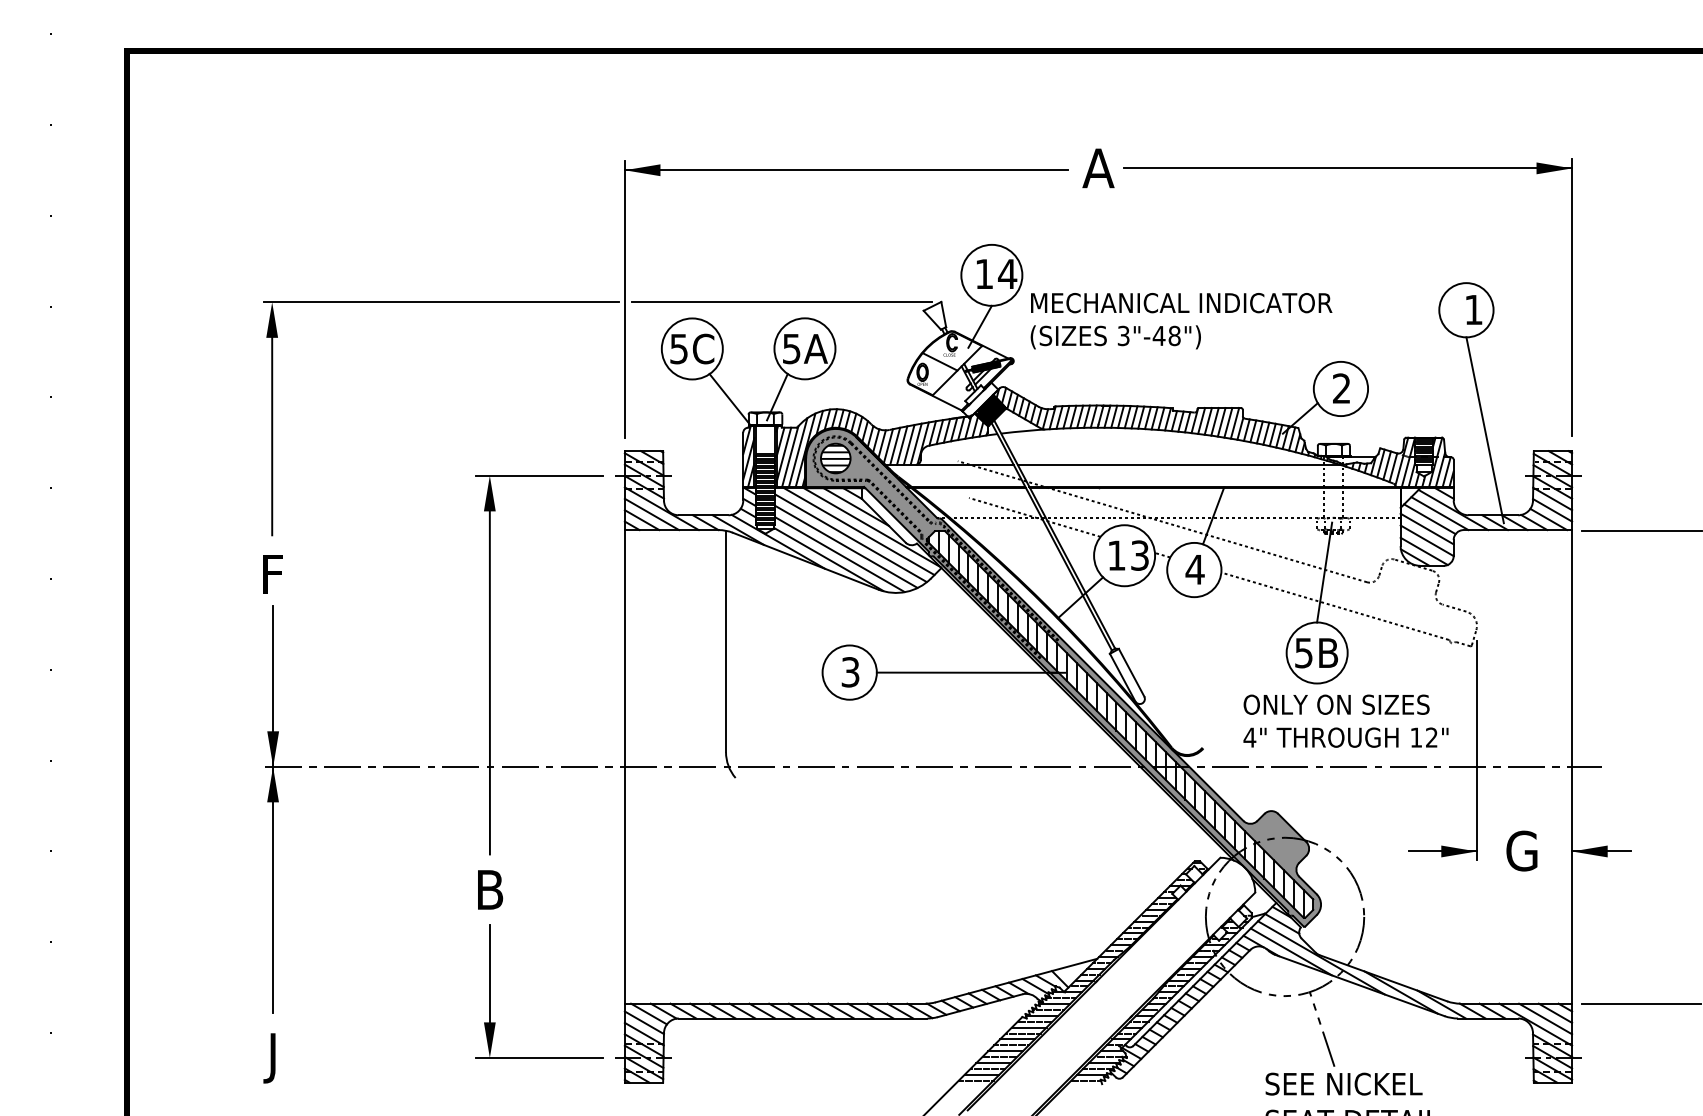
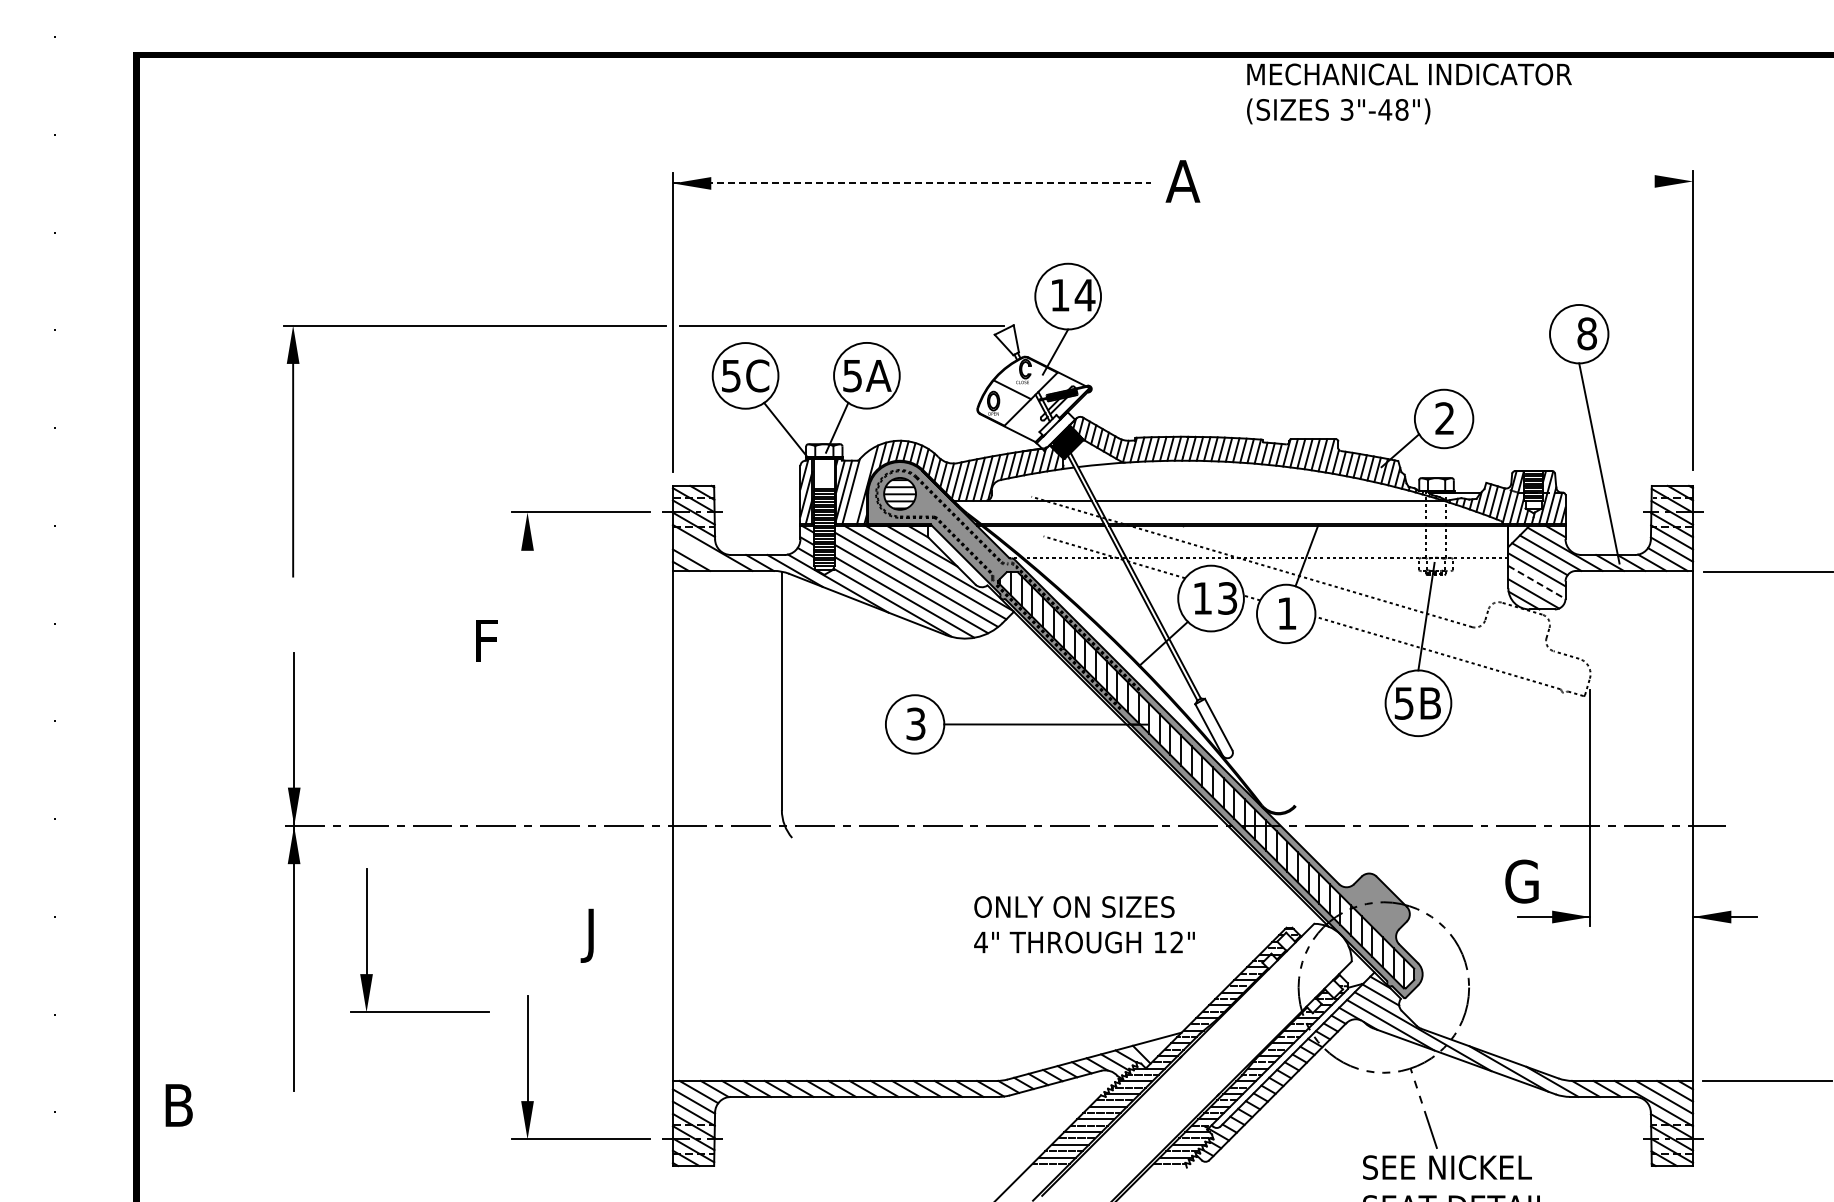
line: (1347, 168) -> (1451, 181), removed
line: (846, 170) -> (911, 183), solid -> dashed
text: (1474, 309) -> (1587, 333), 1 -> 8
text: (1181, 320) -> (1409, 93), moved
line: (798, 452) -> (859, 487), removed
line: (651, 513) -> (701, 553), removed
line: (1426, 540) -> (1536, 582), solid -> dashed
text: (1194, 569) -> (1286, 613), 4 -> 1
text: (272, 574) -> (486, 640), moved
line: (489, 671) -> (527, 723), removed
text: (1345, 720) -> (1084, 924), moved
text: (1521, 850) -> (1521, 881), moved
part: (341, 873) -> (367, 940), added
text: (489, 889) -> (178, 1105), moved
text: (268, 1058) -> (586, 935), moved

